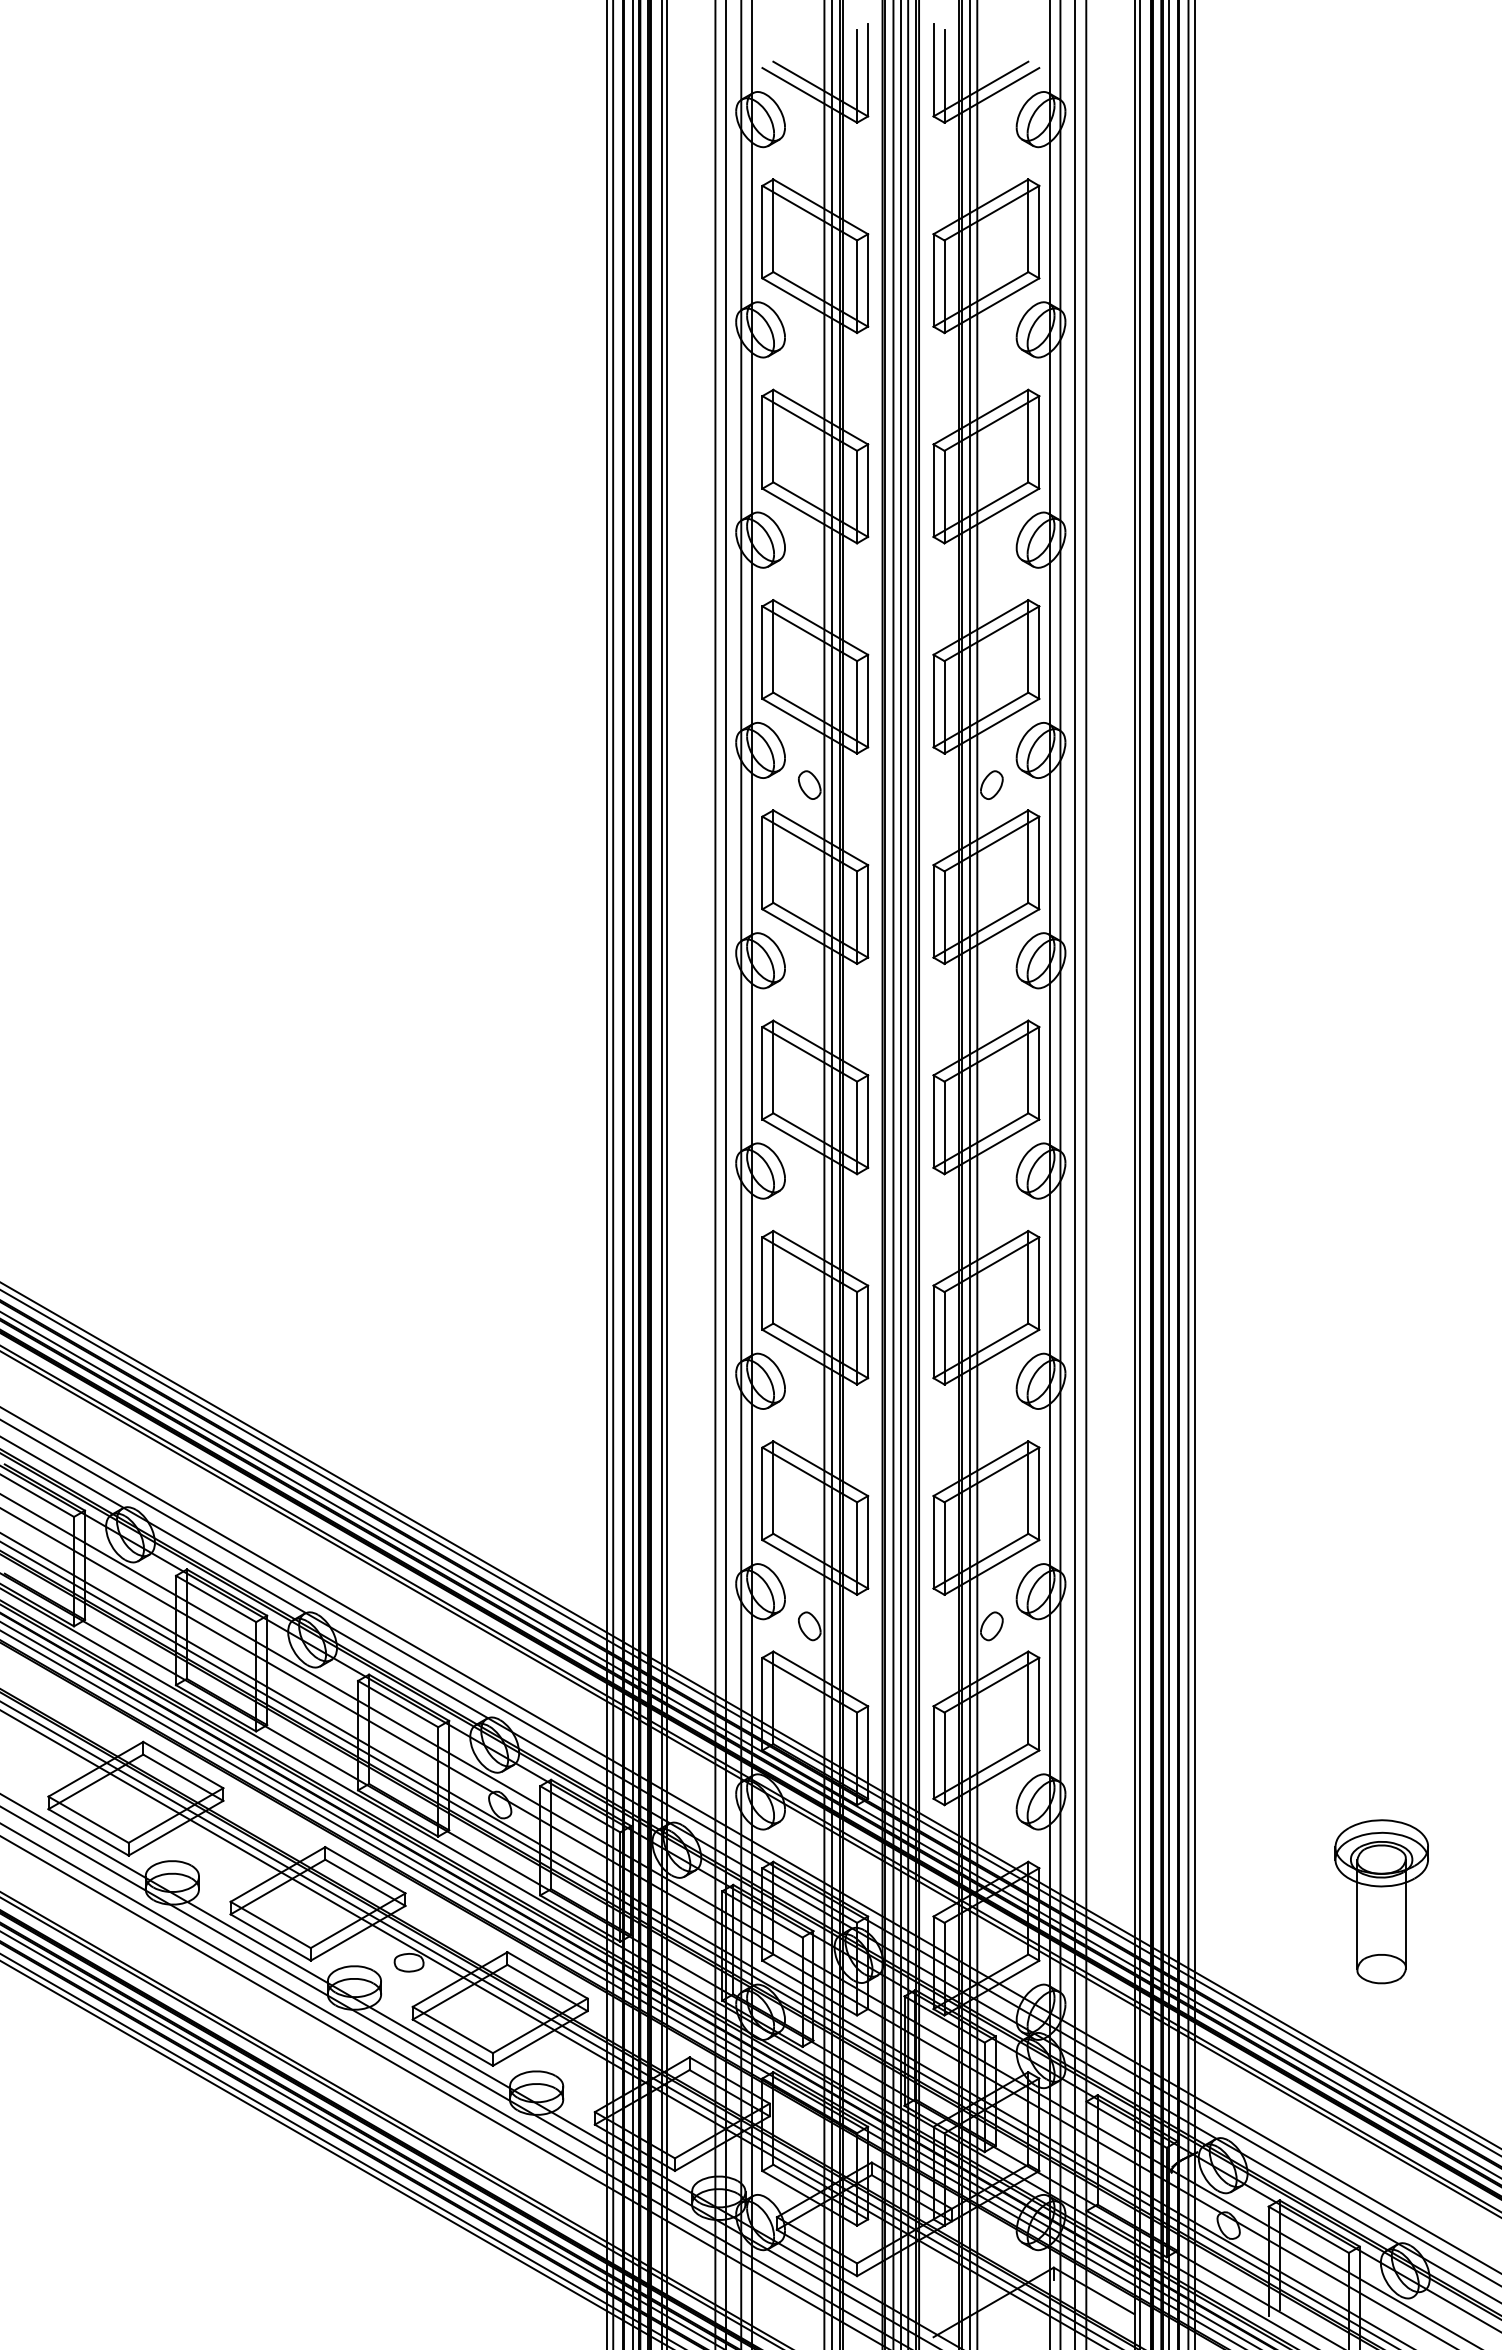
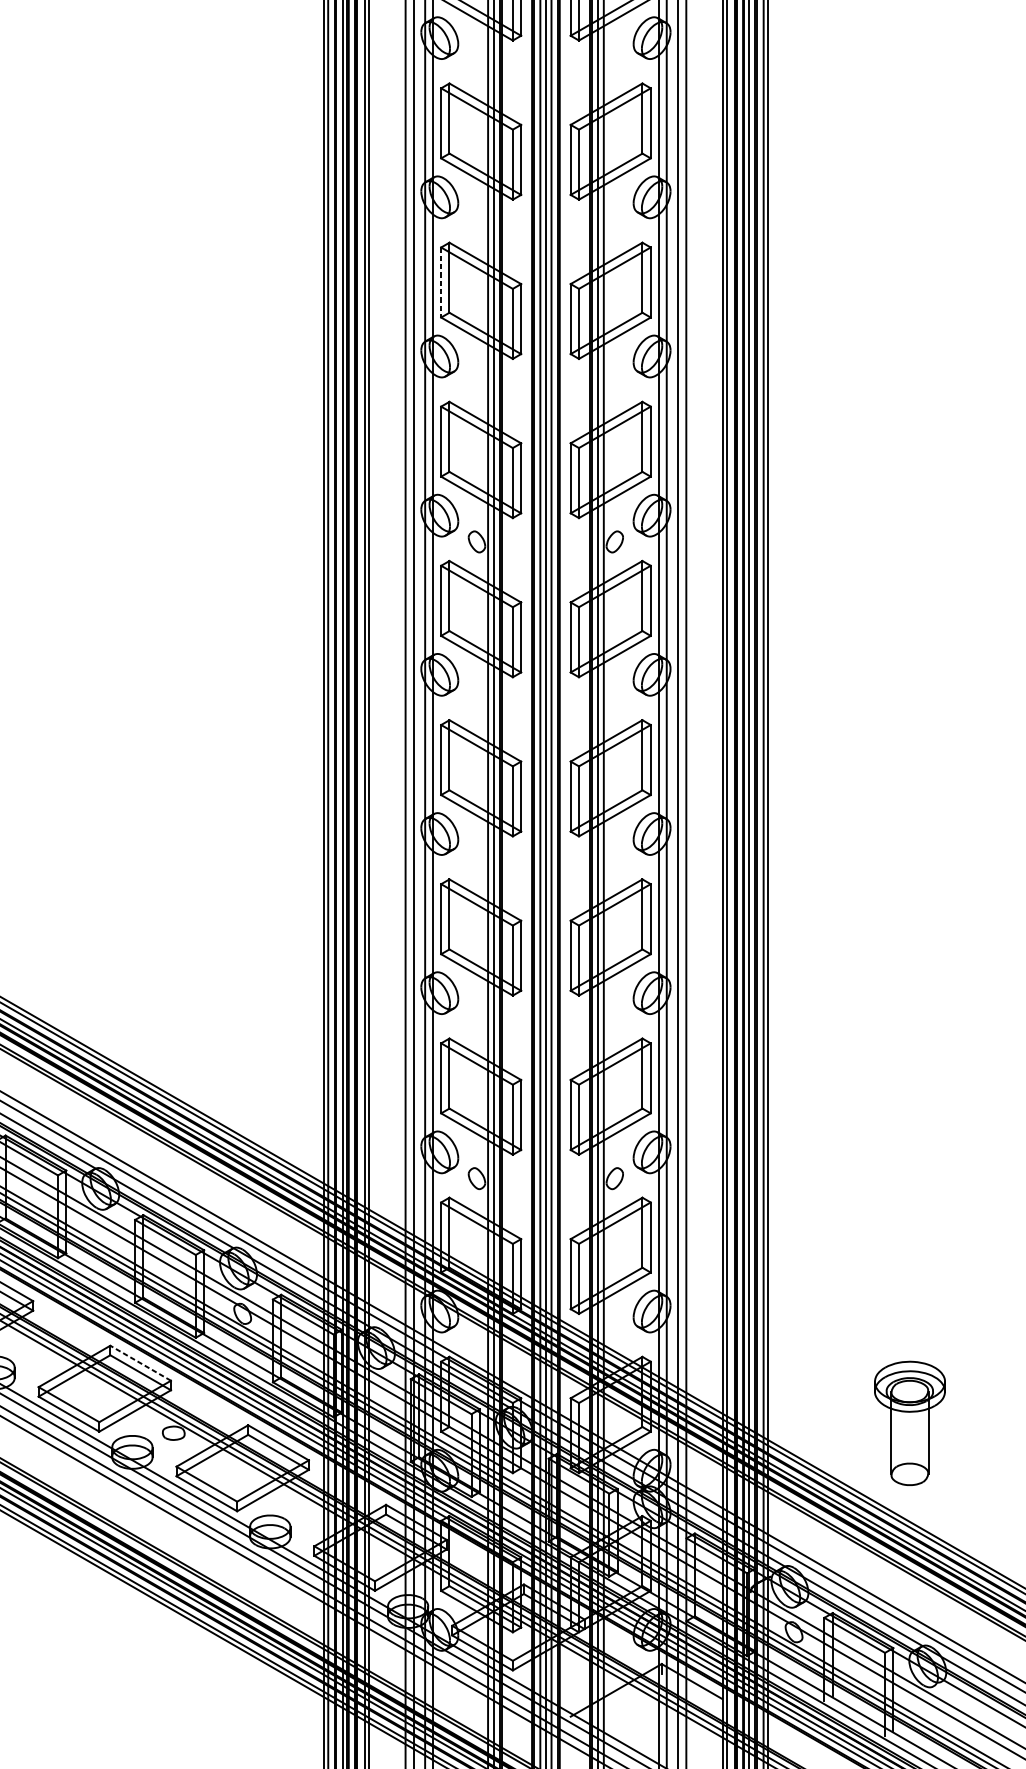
line: (762, 442) -> (441, 282), solid -> dashed
line: (364, 1870) -> (139, 1363), solid -> dashed
part: (1381, 1901) -> (909, 1423), moved

